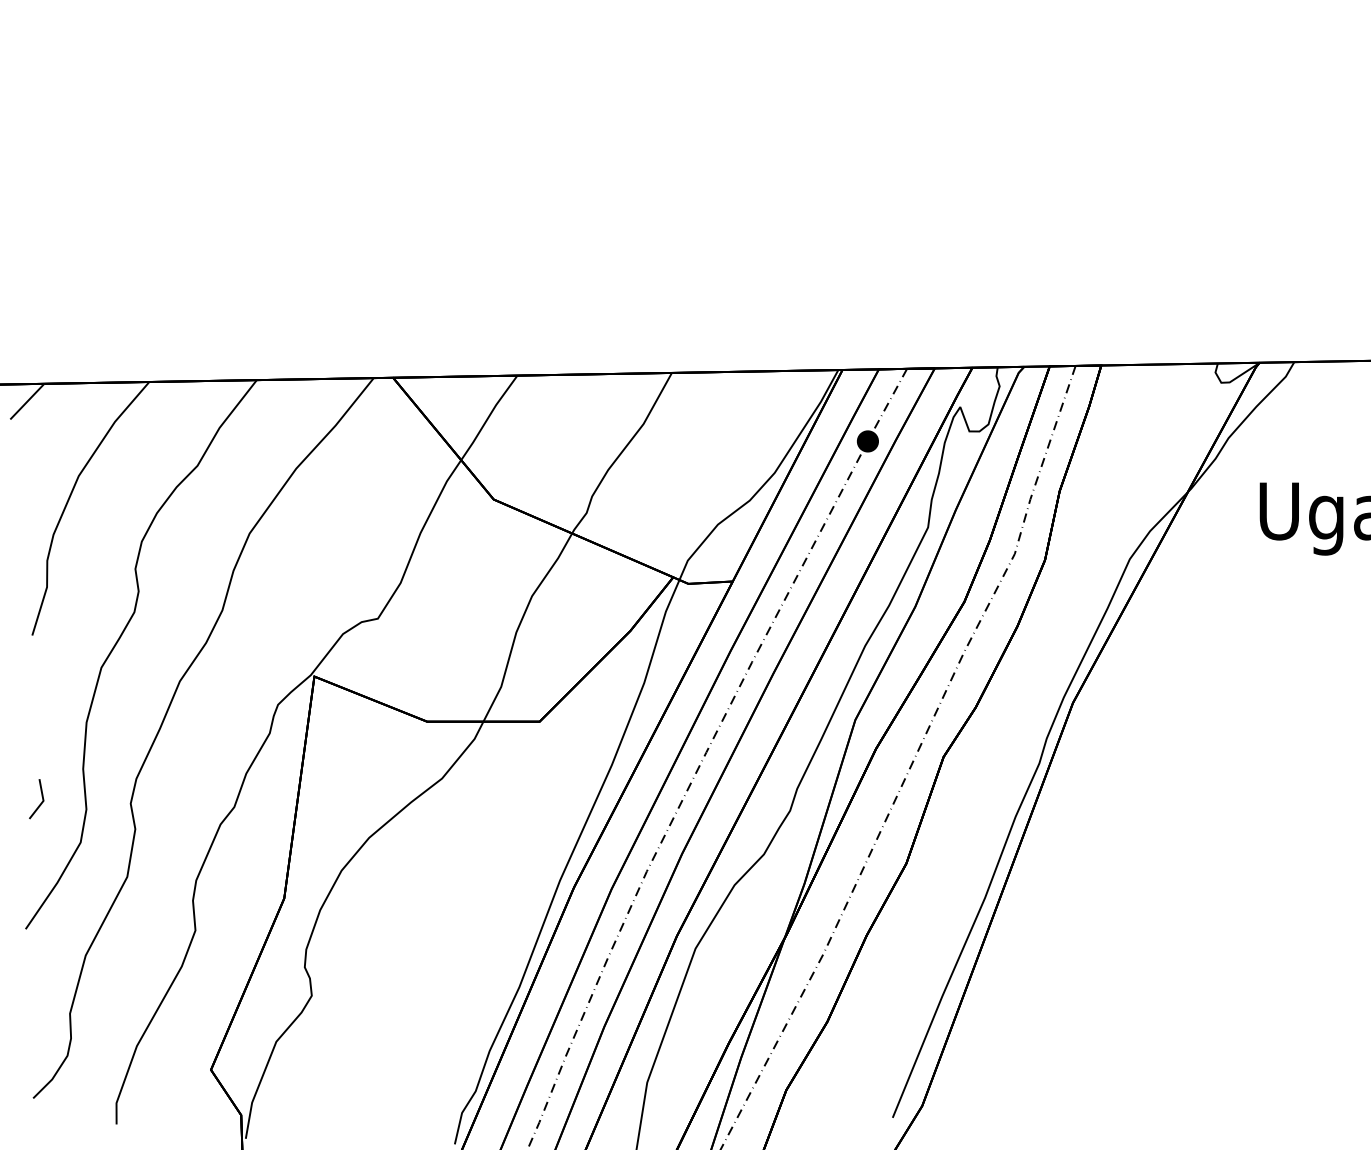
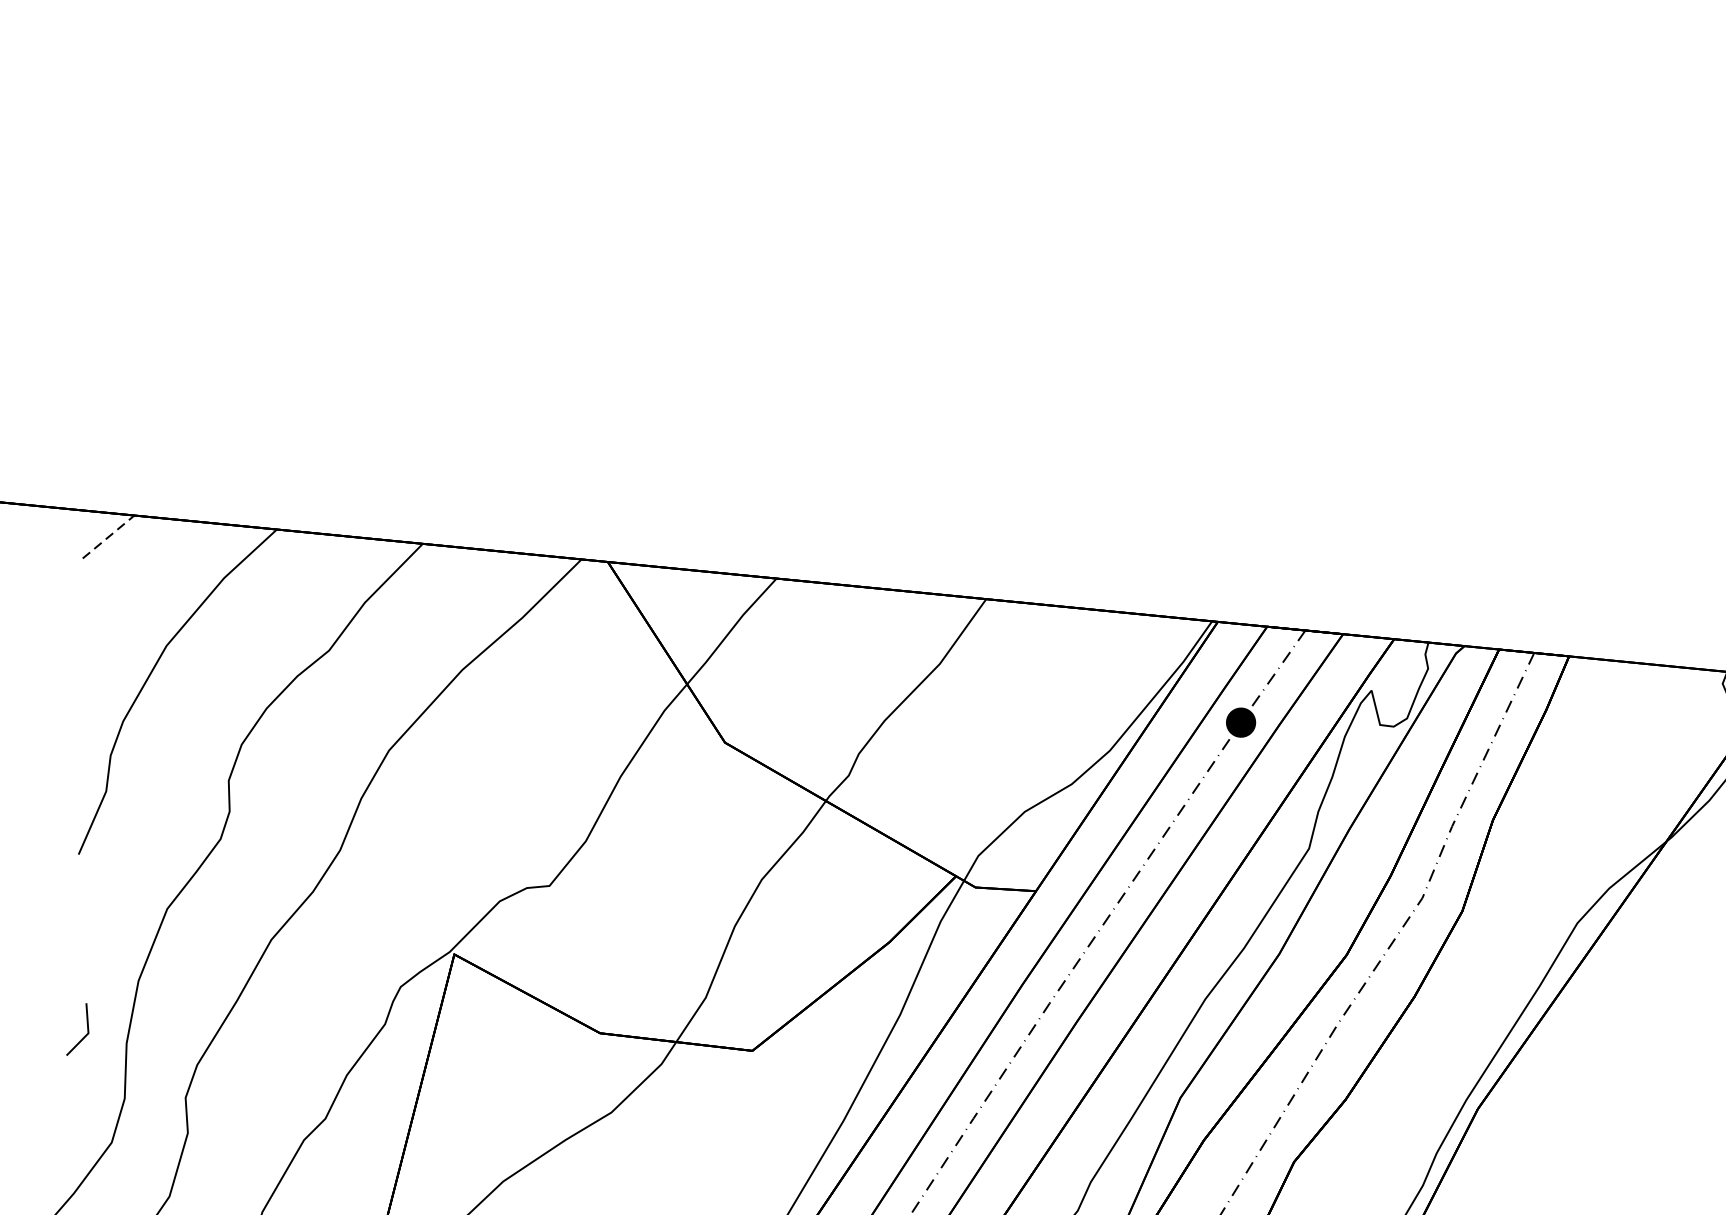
line: (27, 401) -> (108, 536), solid -> dashed
line: (41, 801) -> (85, 1033), moved

